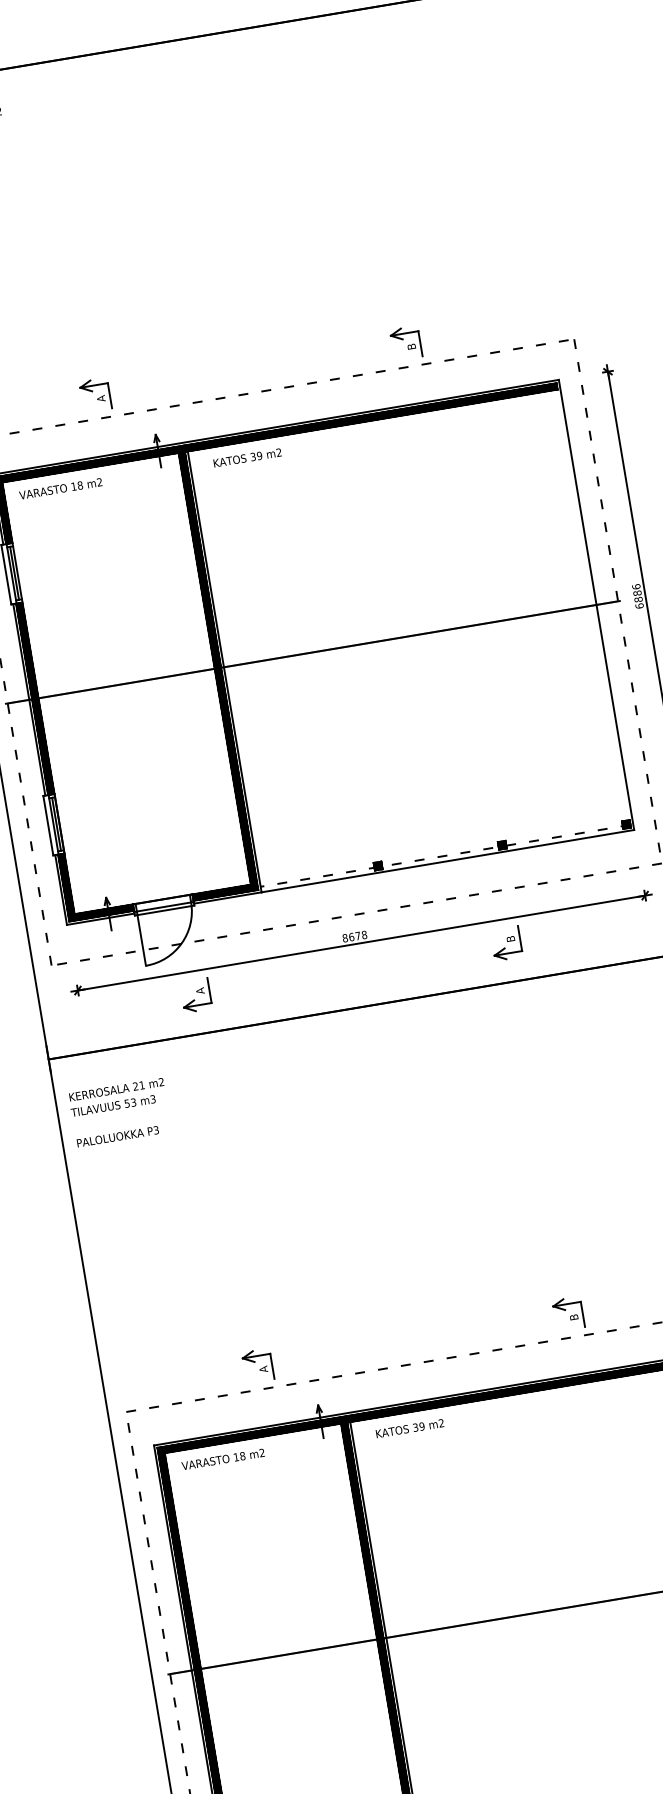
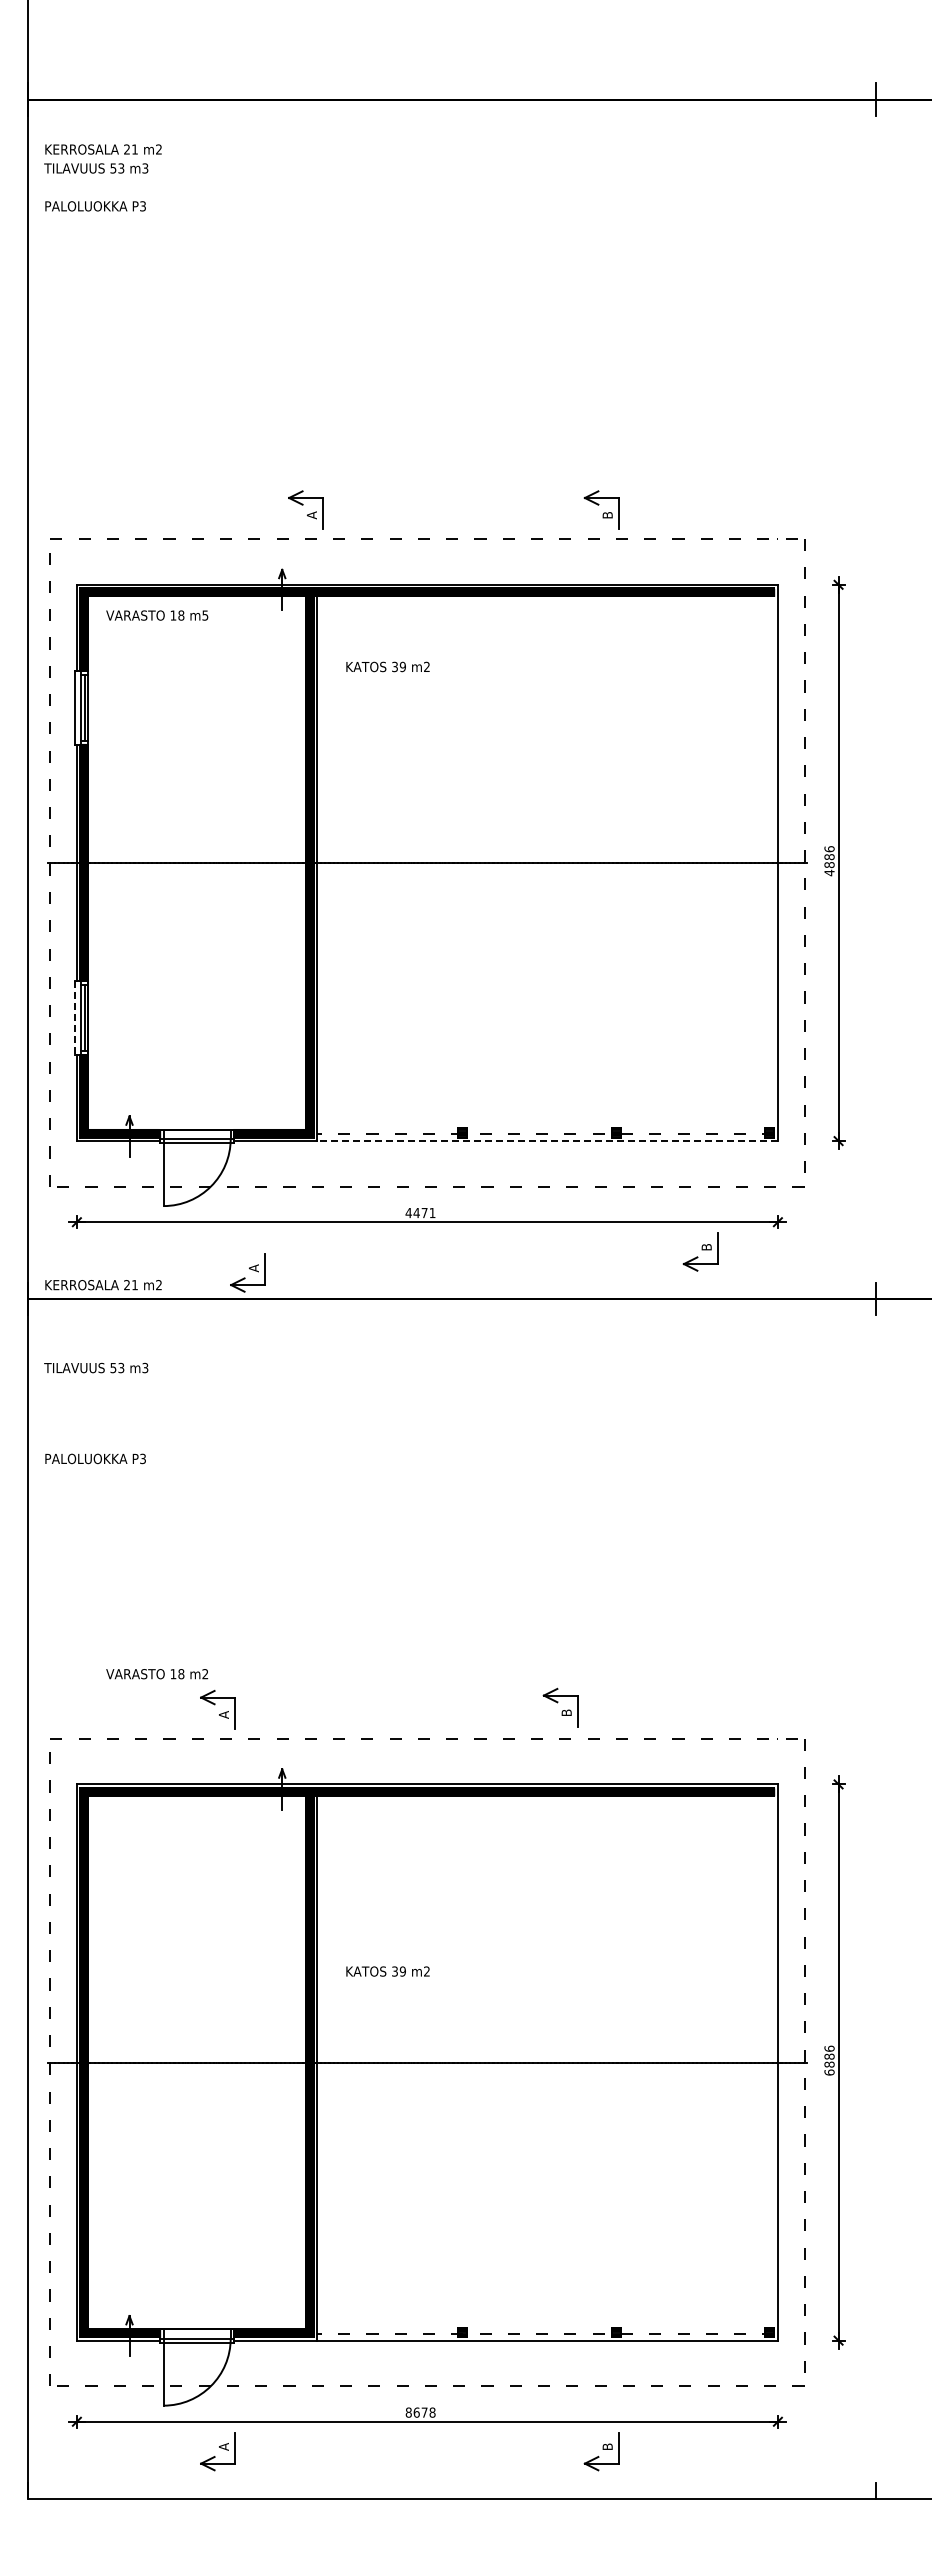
part: (95, 394) -> (305, 509), moved
text: (247, 457) -> (387, 666), moved
text: (99, 482) -> (205, 615), m2 -> m5
text: (639, 606) -> (829, 873), 6886 -> 4886
line: (48, 826) -> (74, 1018), solid -> dashed
line: (447, 861) -> (547, 1141), solid -> dashed
text: (354, 936) -> (420, 1212), 8678 -> 4471
part: (506, 943) -> (700, 1251), moved
part: (195, 995) -> (247, 1272), moved
text: (116, 1089) -> (103, 1285), moved
text: (117, 1136) -> (95, 1458), moved
part: (568, 1313) -> (560, 1707), moved
text: (409, 1428) -> (387, 1971), moved
text: (223, 1459) -> (157, 1674), moved

